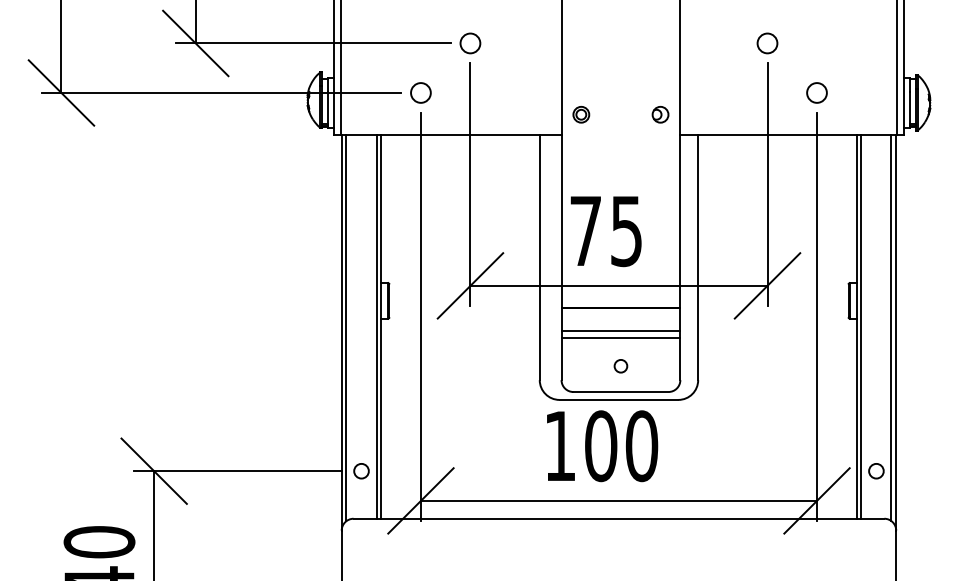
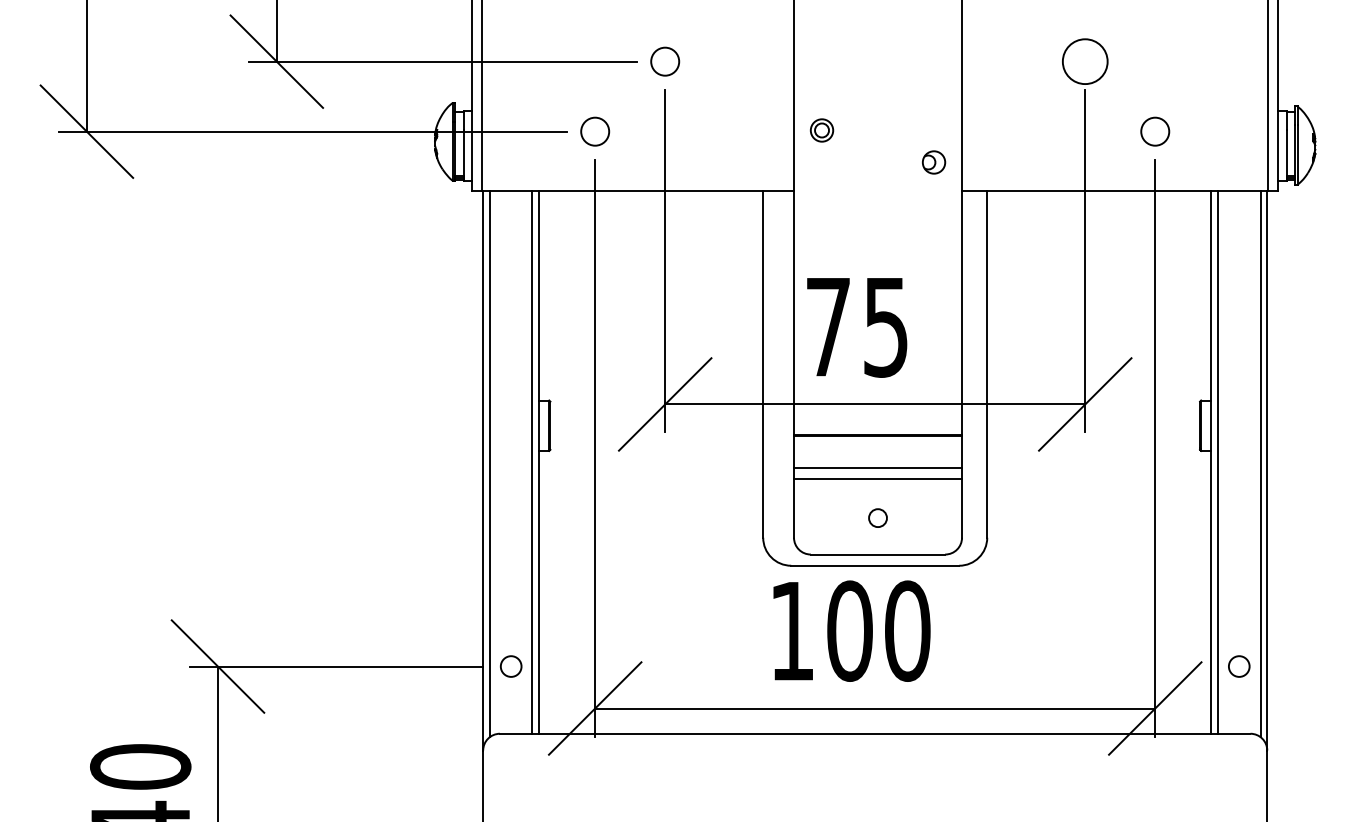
circle: (767, 43) -> (1085, 61), size x1.6
part: (580, 114) -> (821, 130), moved

